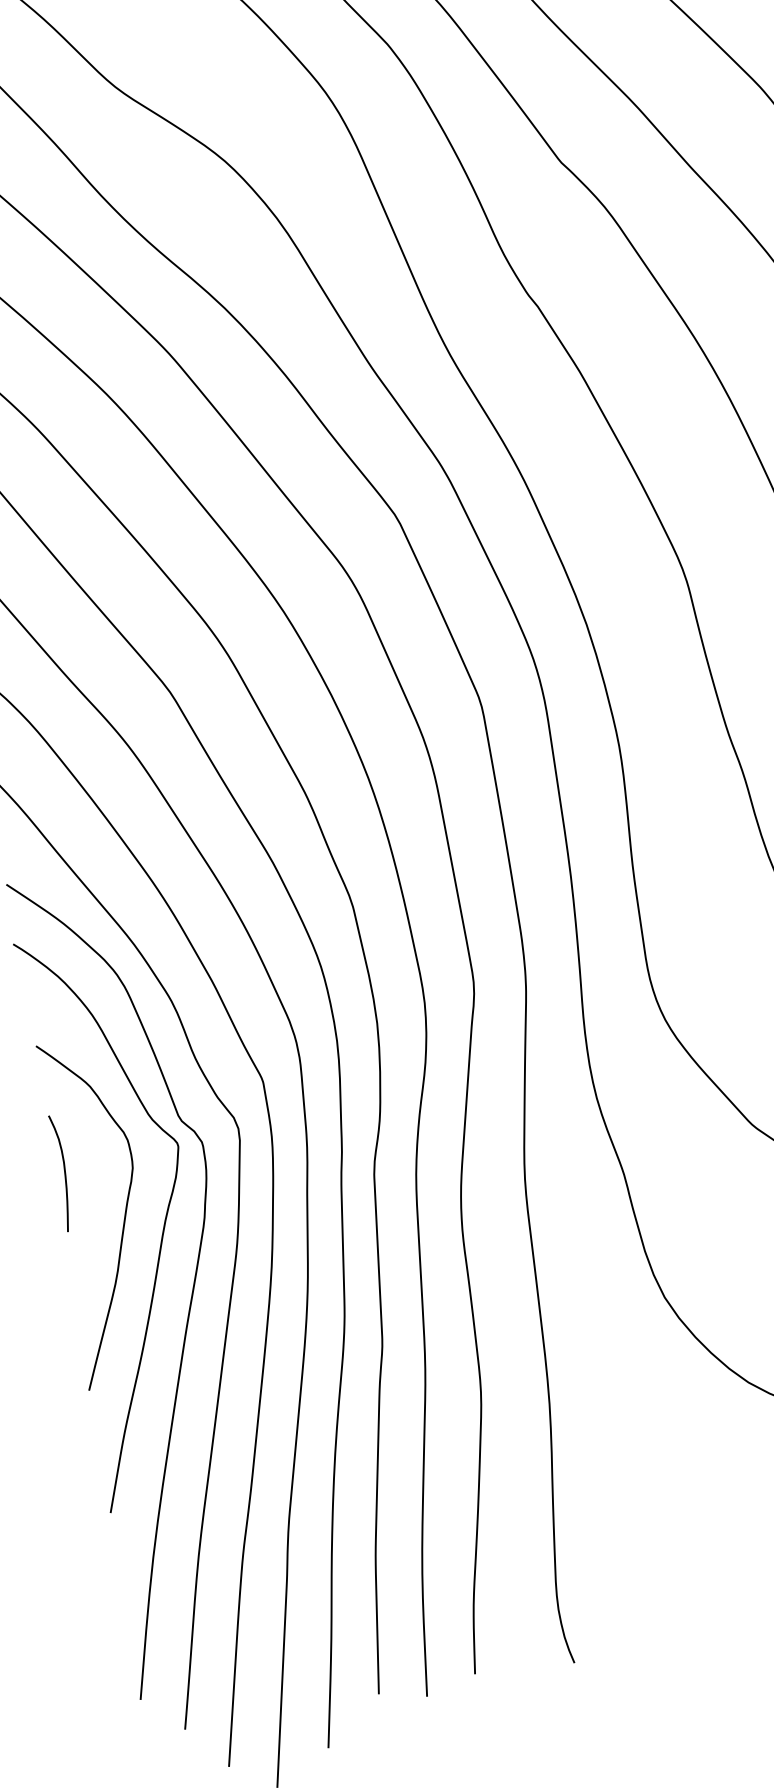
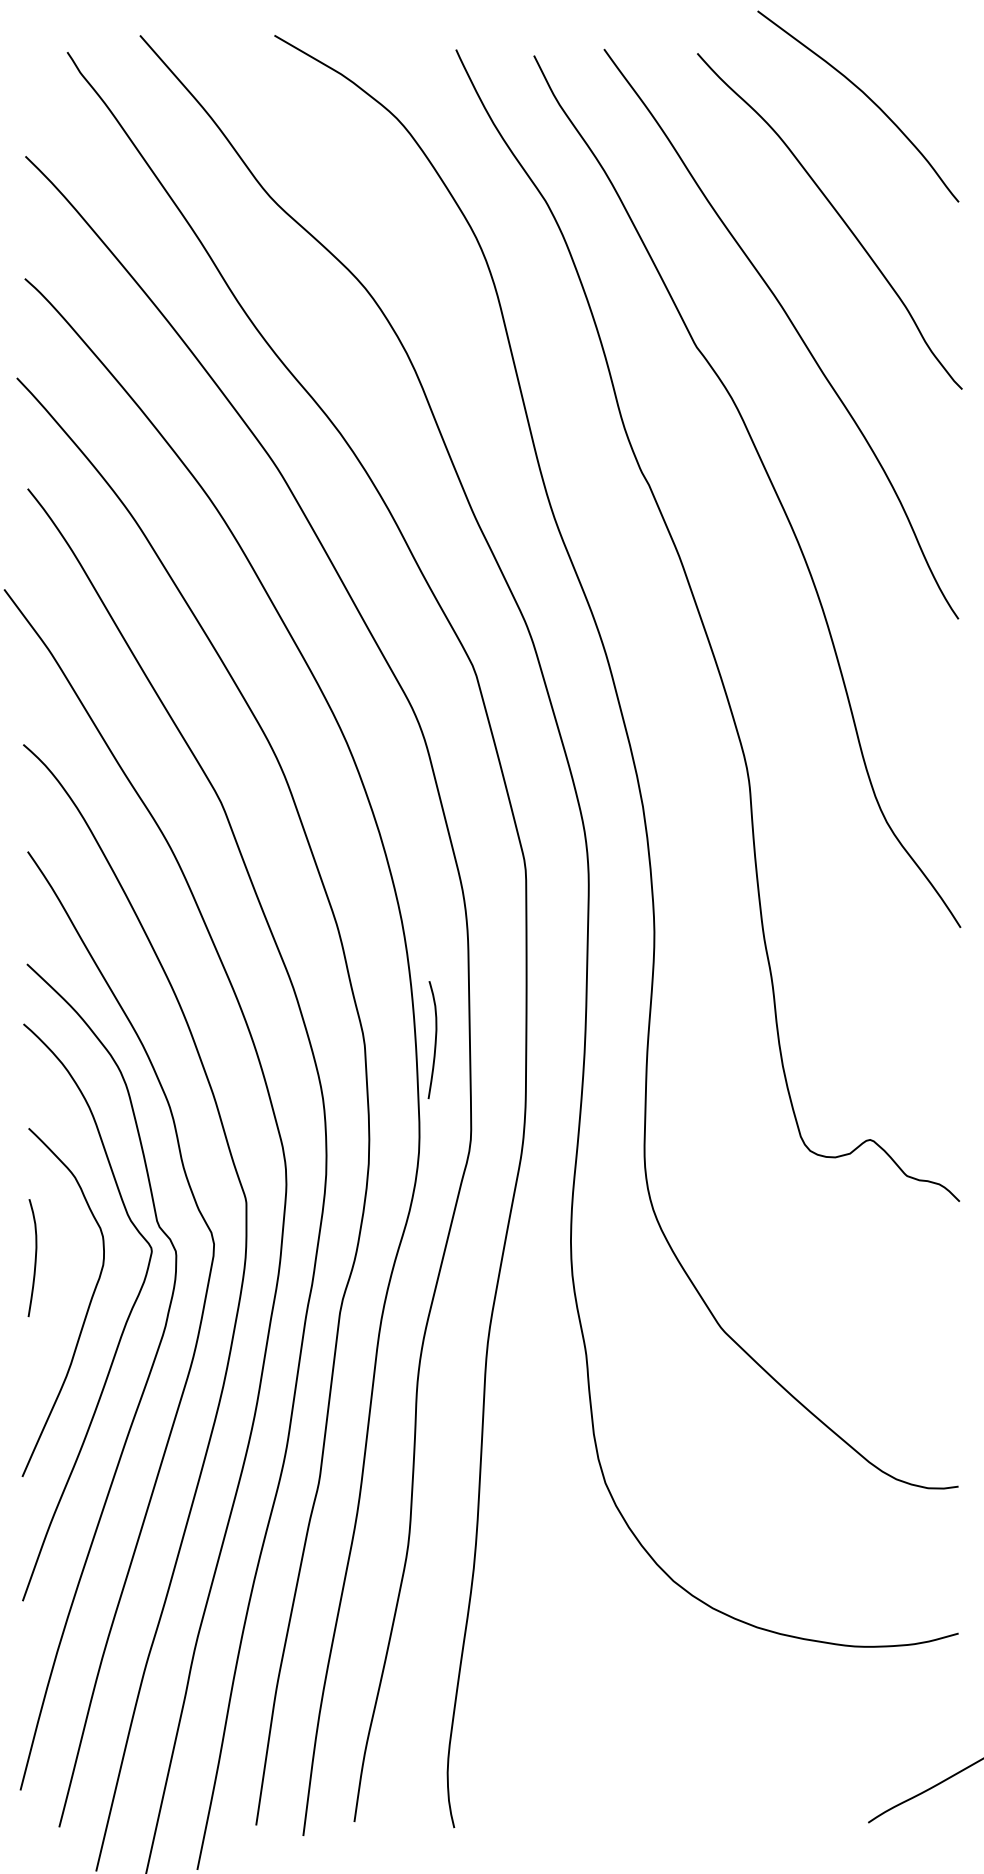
curve: (420, 890) -> (434, 1040), added

